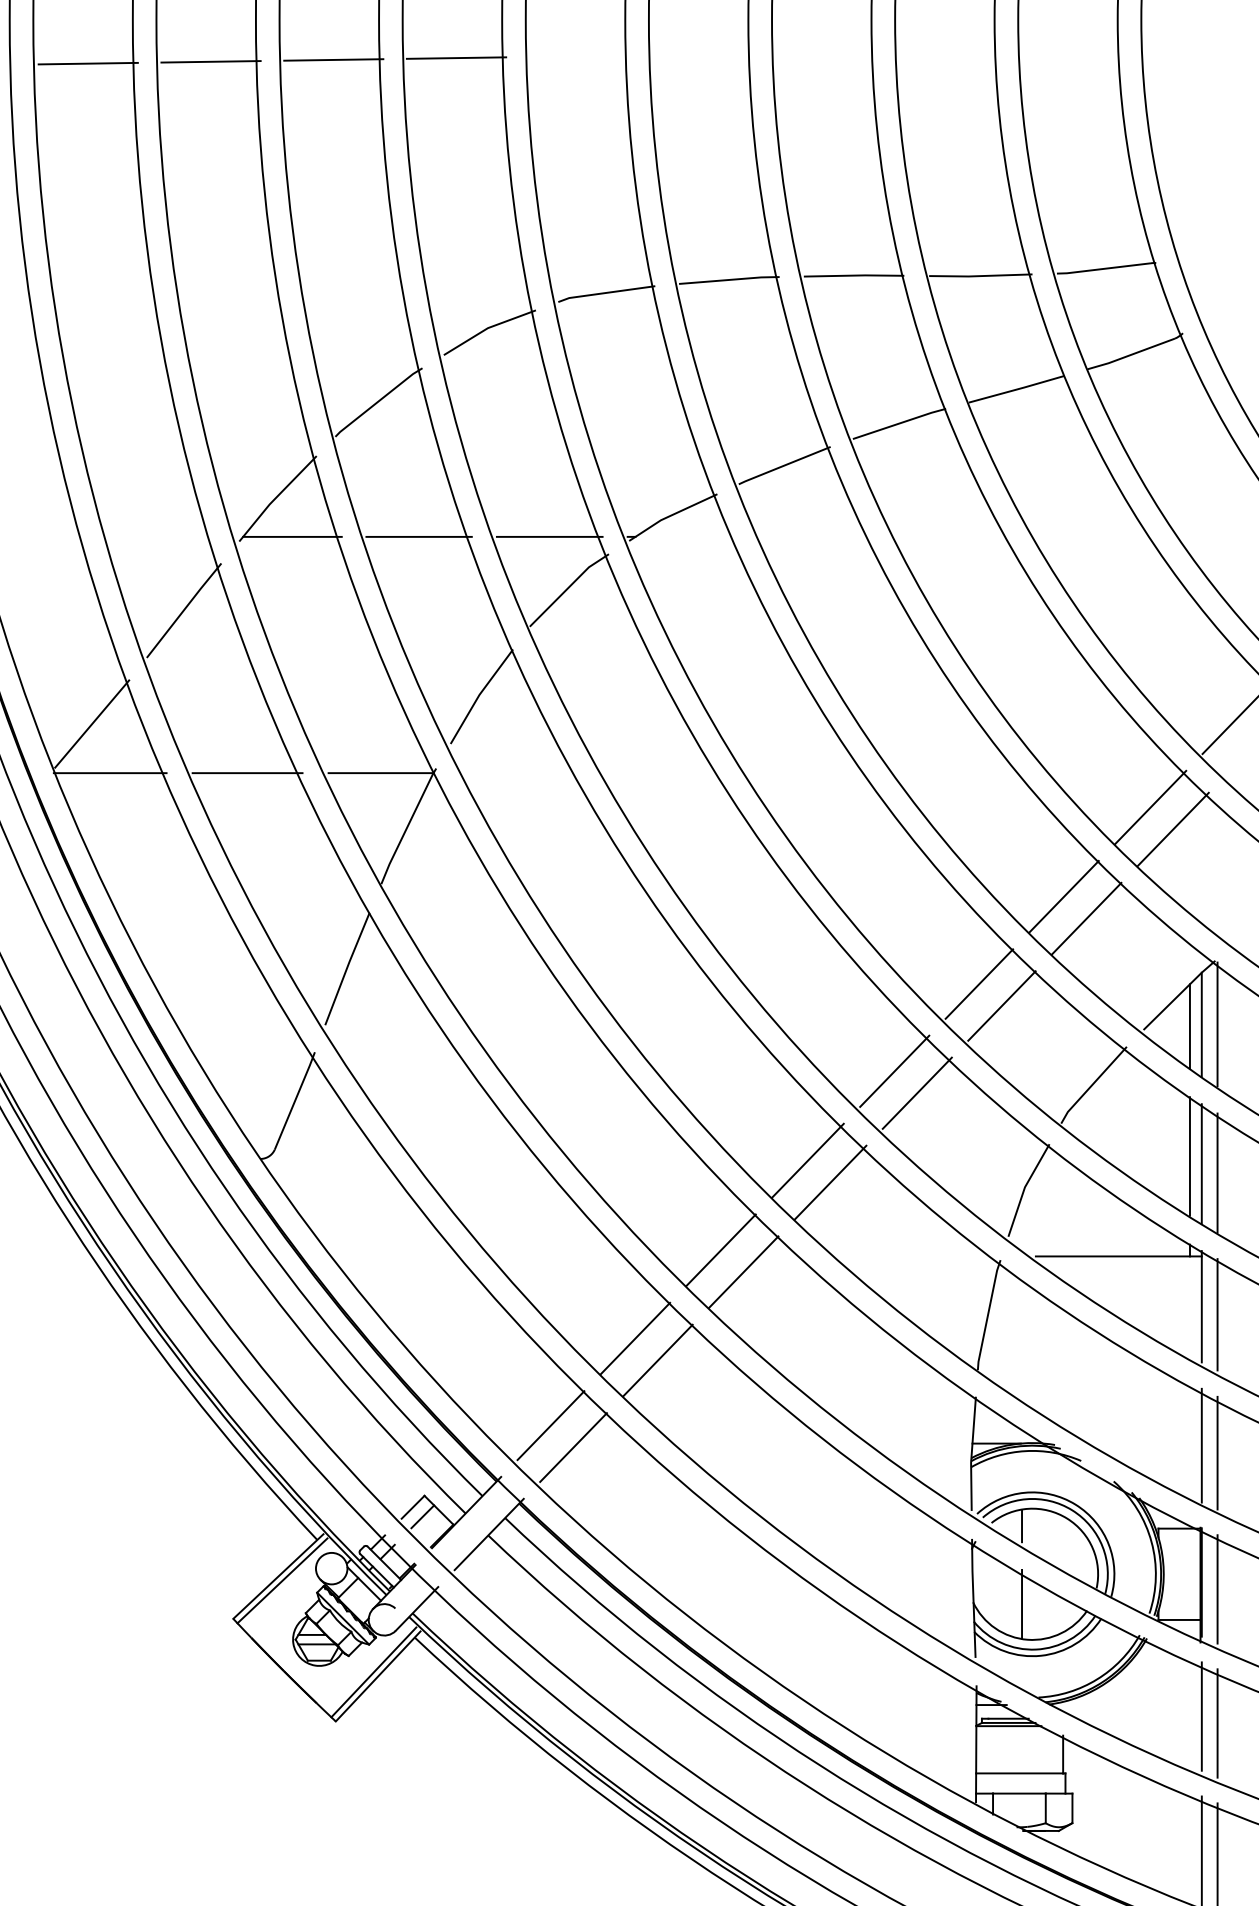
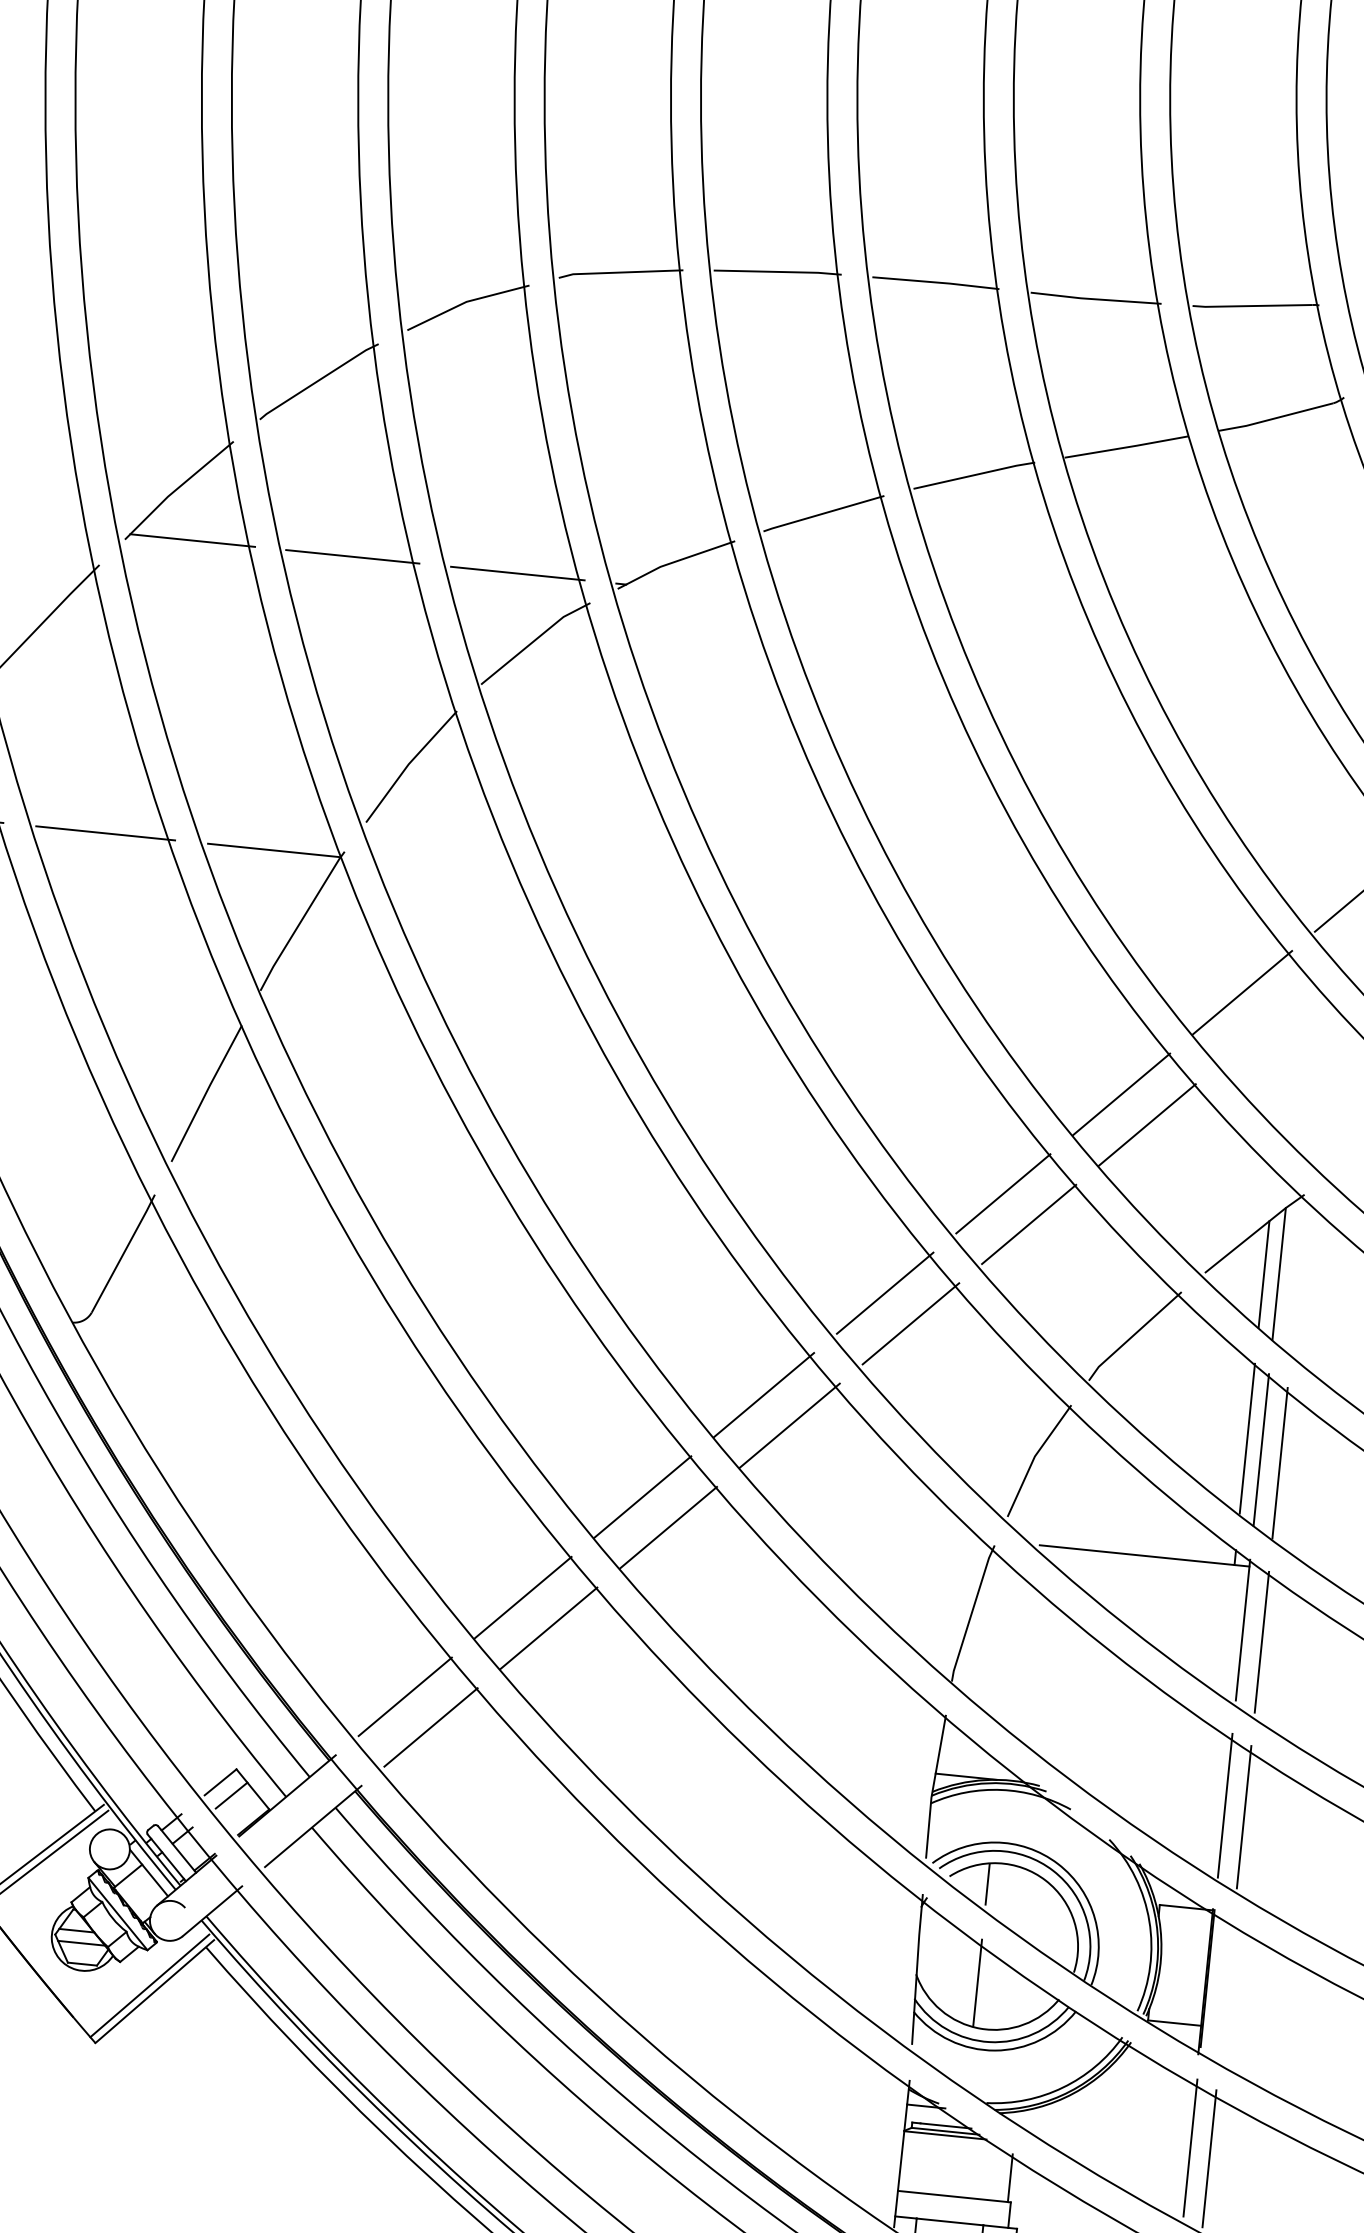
line: (1172, 828) -> (1267, 1022), removed
line: (1217, 1024) -> (1299, 1275), removed
line: (1217, 1589) -> (1226, 1989), removed

